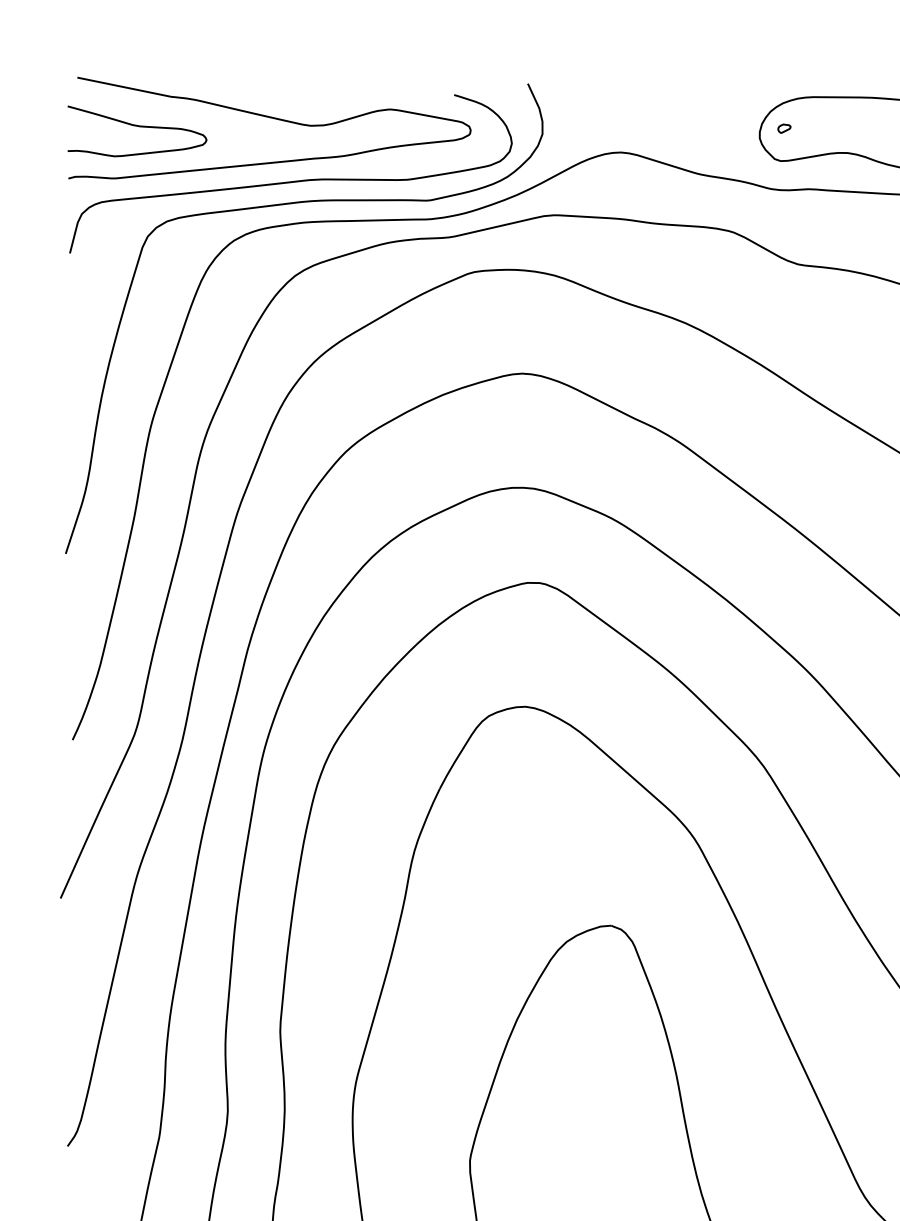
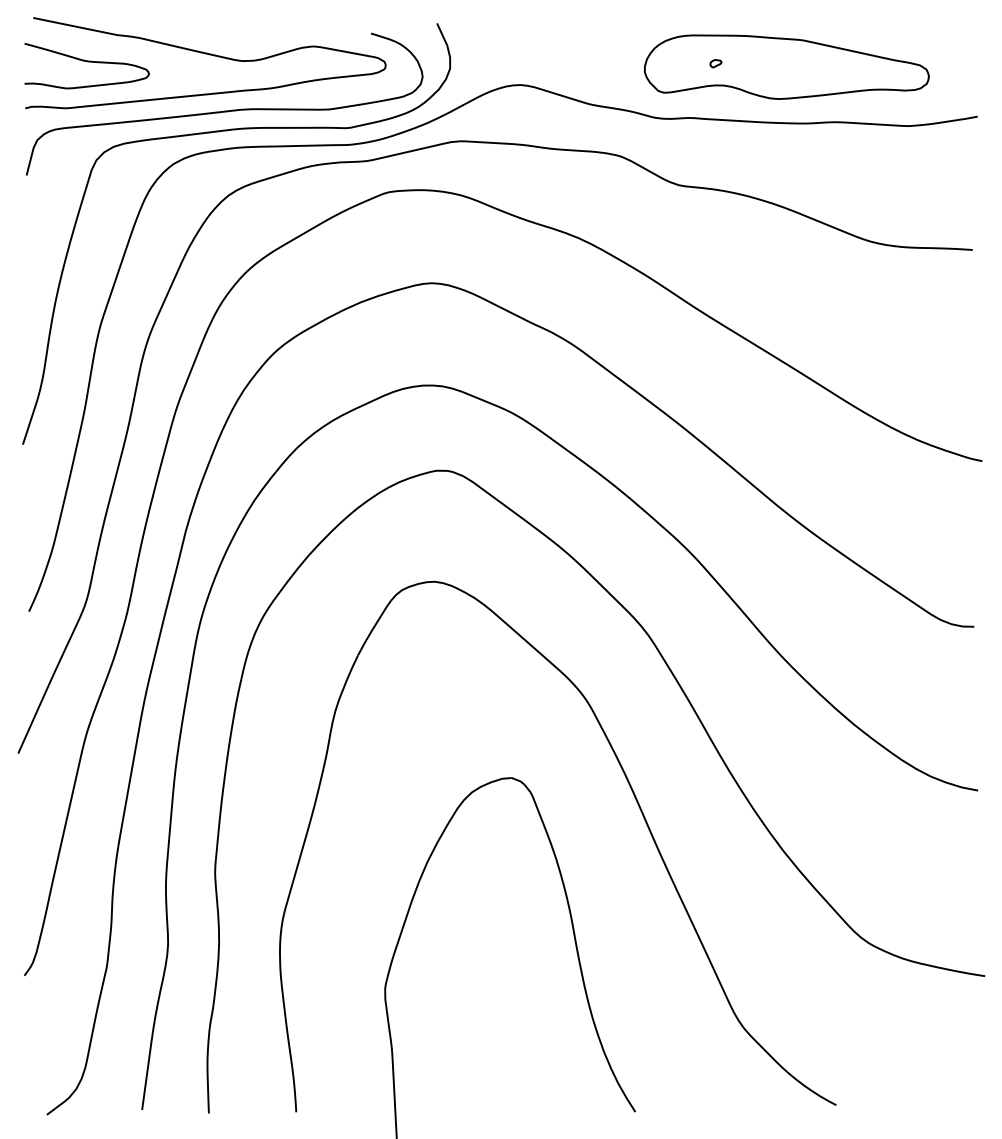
part: (783, 128) -> (715, 63), moved

